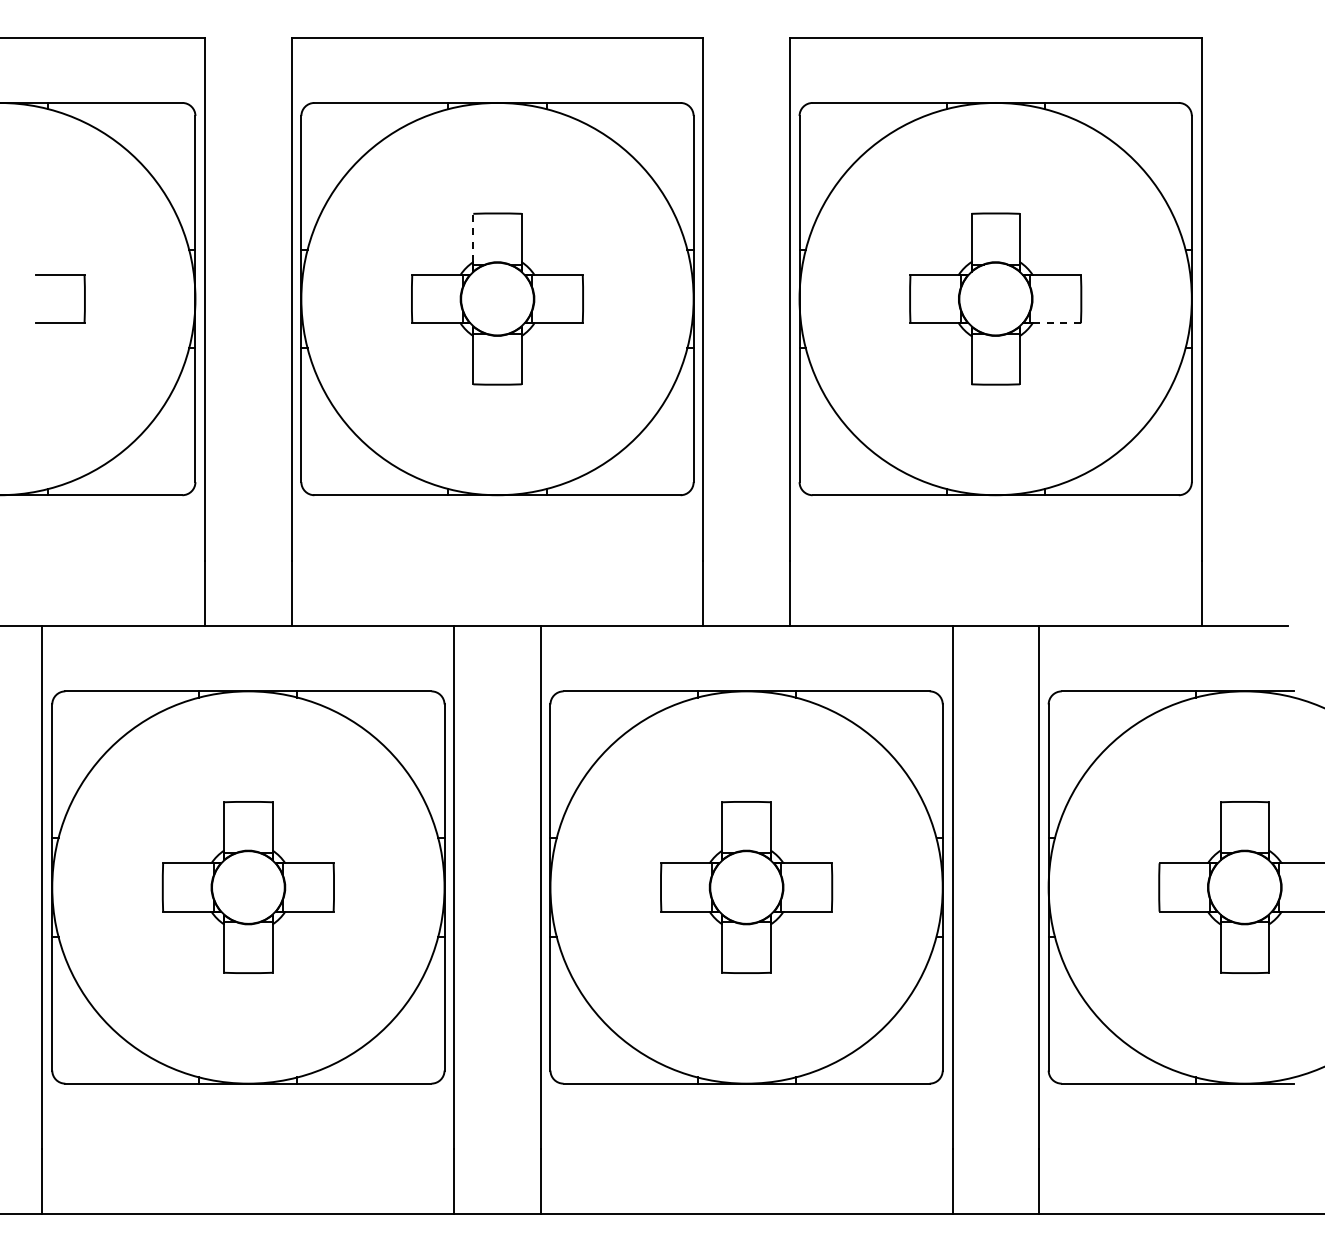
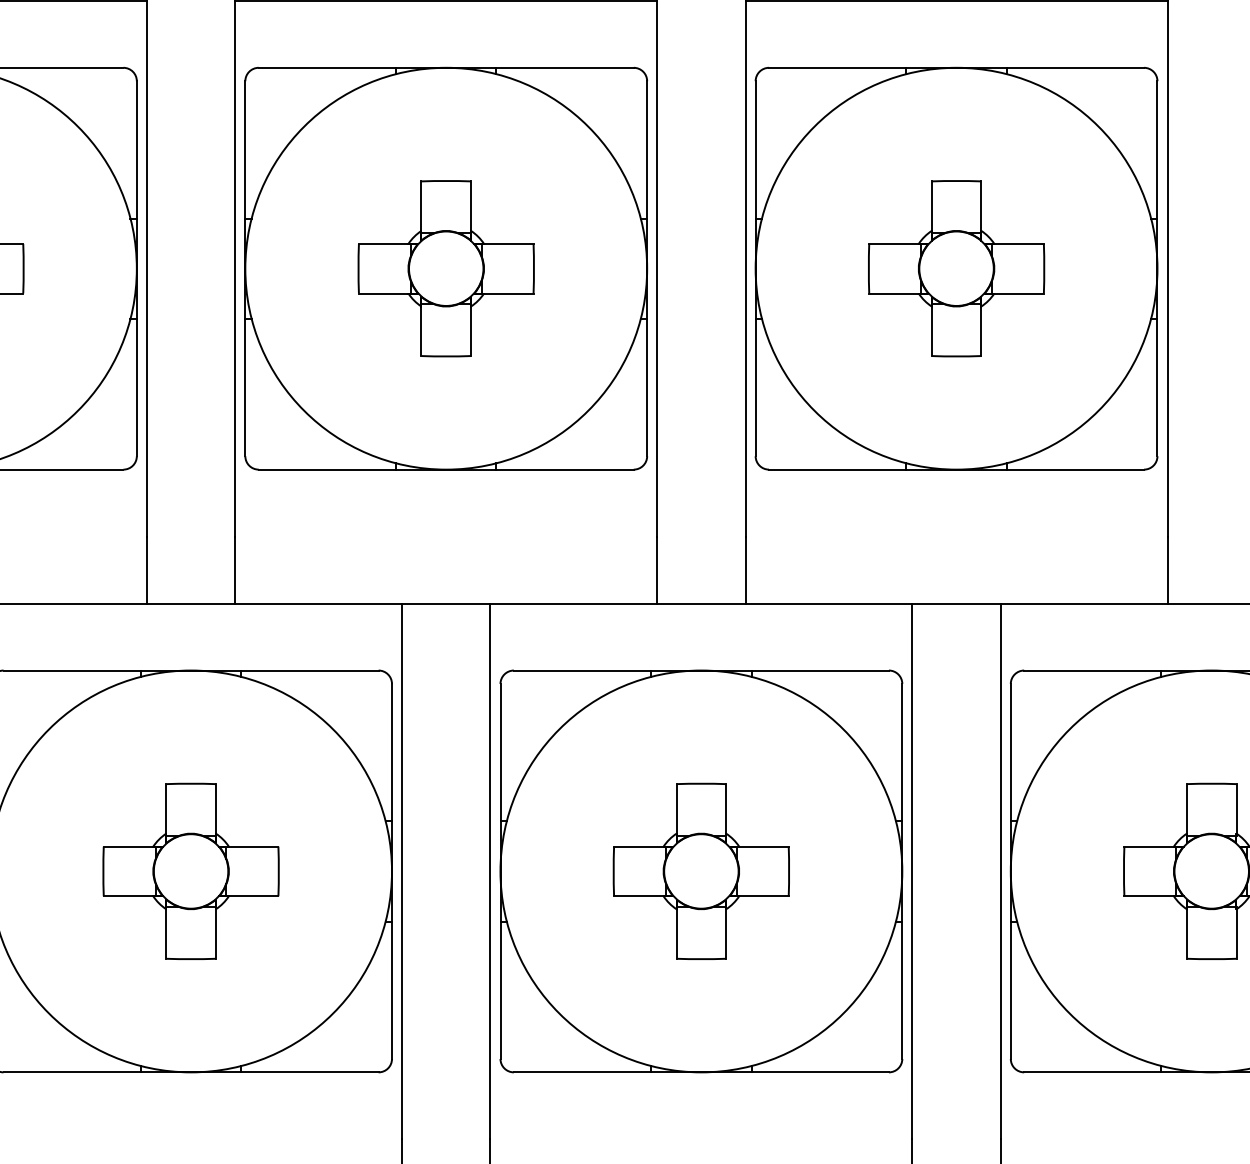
line: (473, 237) -> (421, 205), dashed -> solid
line: (1056, 323) -> (1018, 293), dashed -> solid

